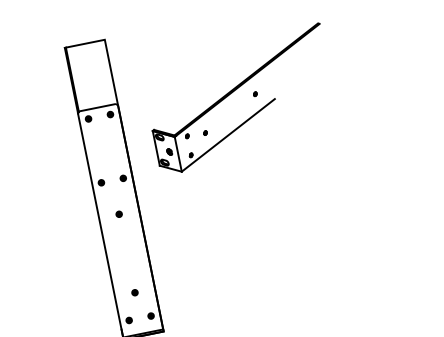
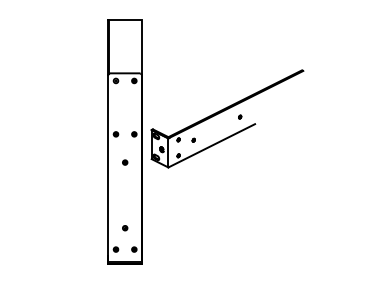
part: (235, 91) -> (224, 111), moved

